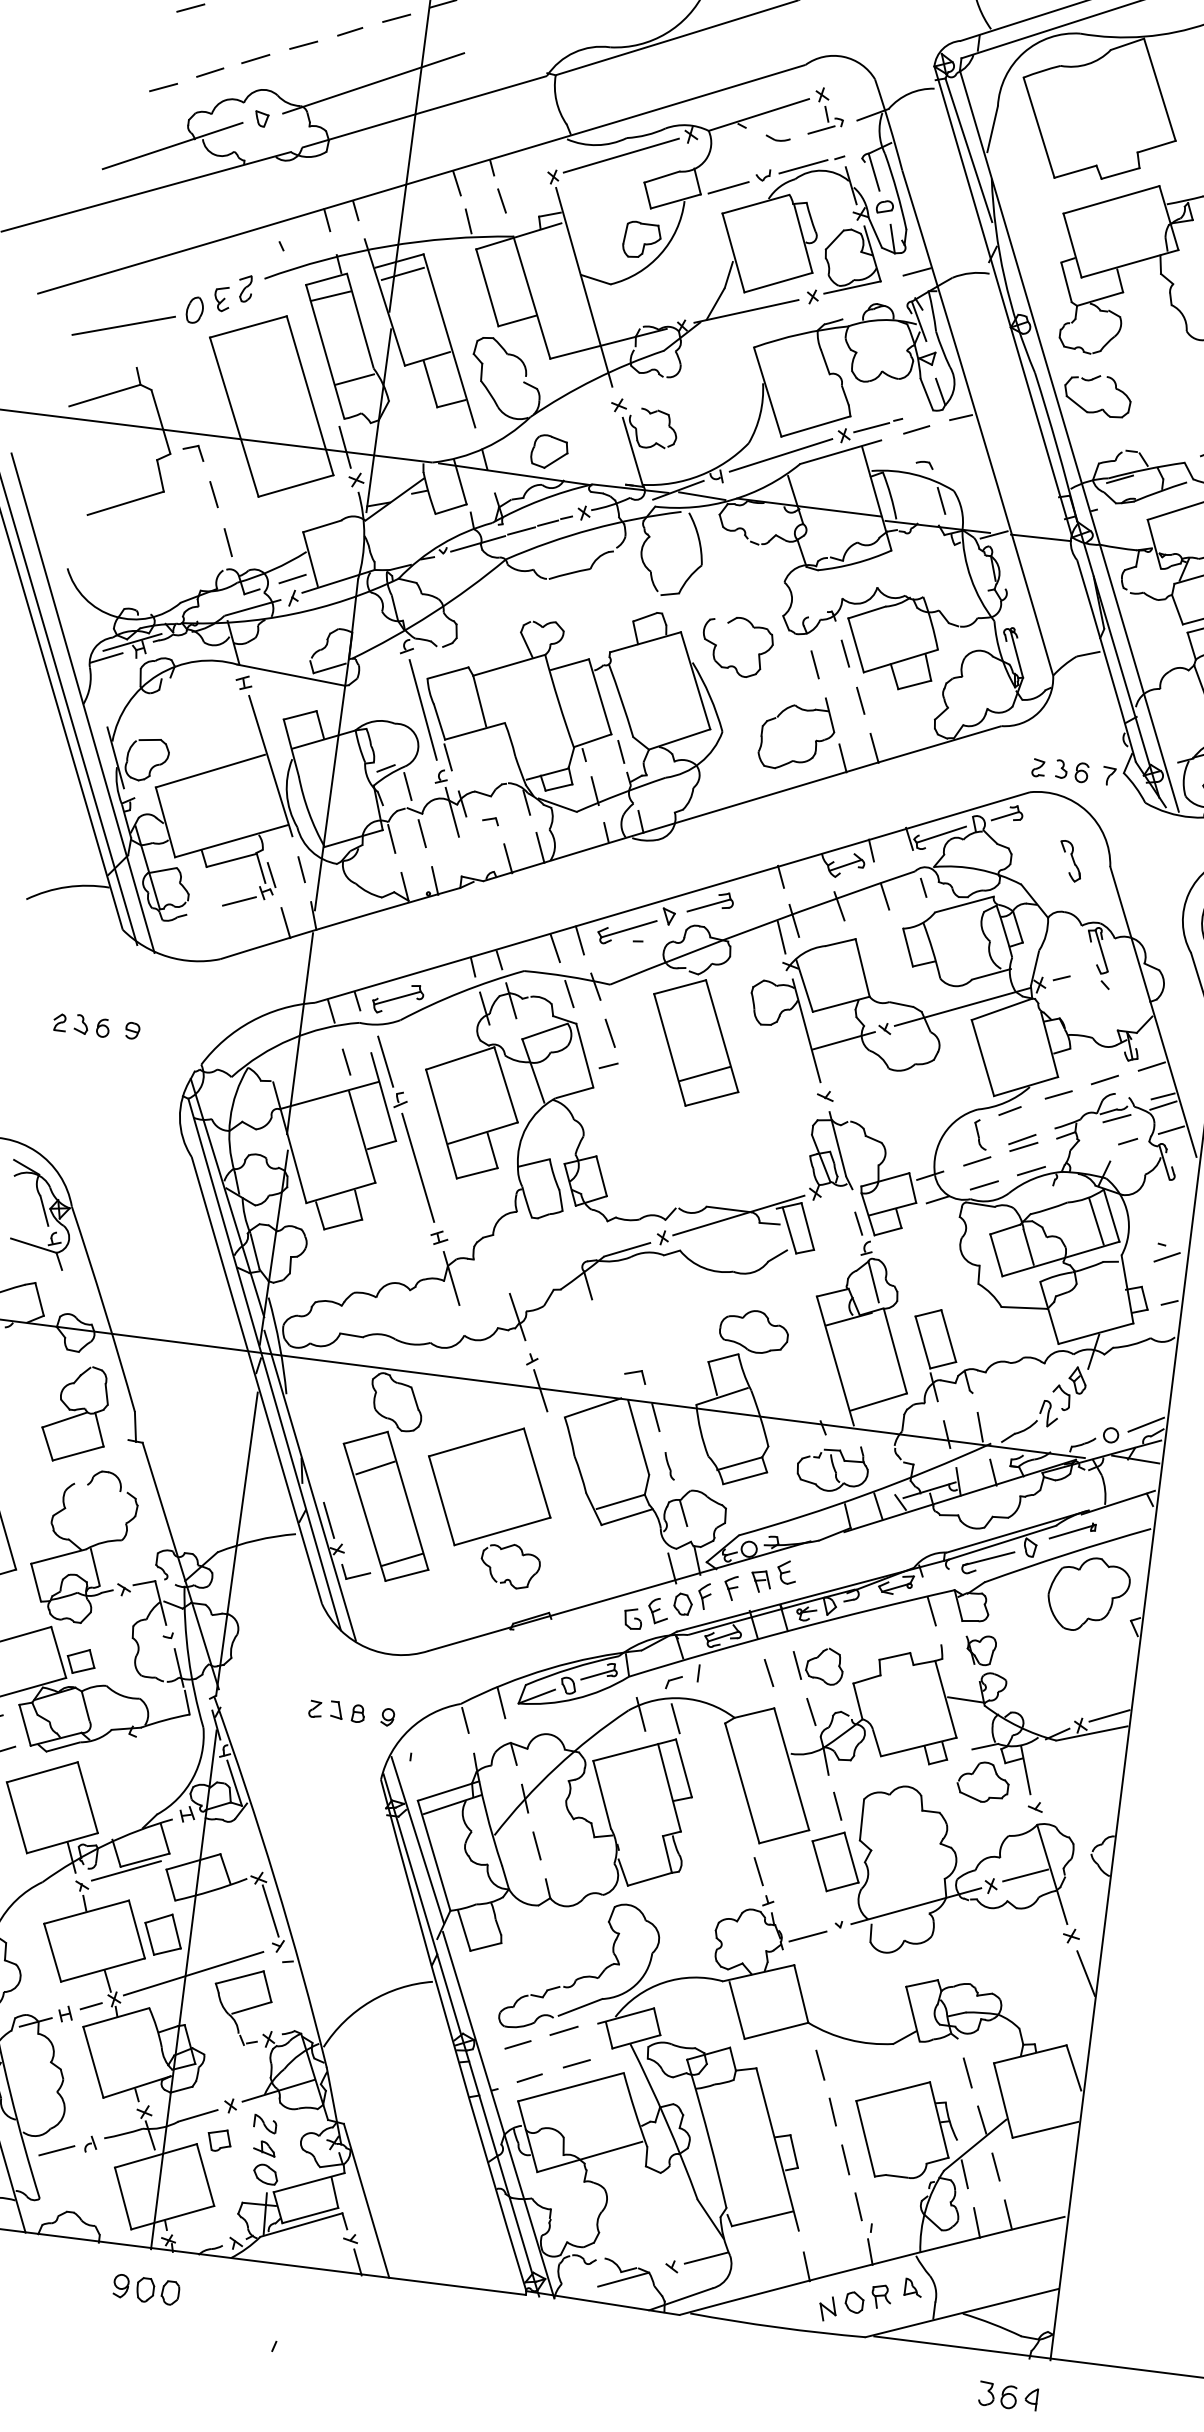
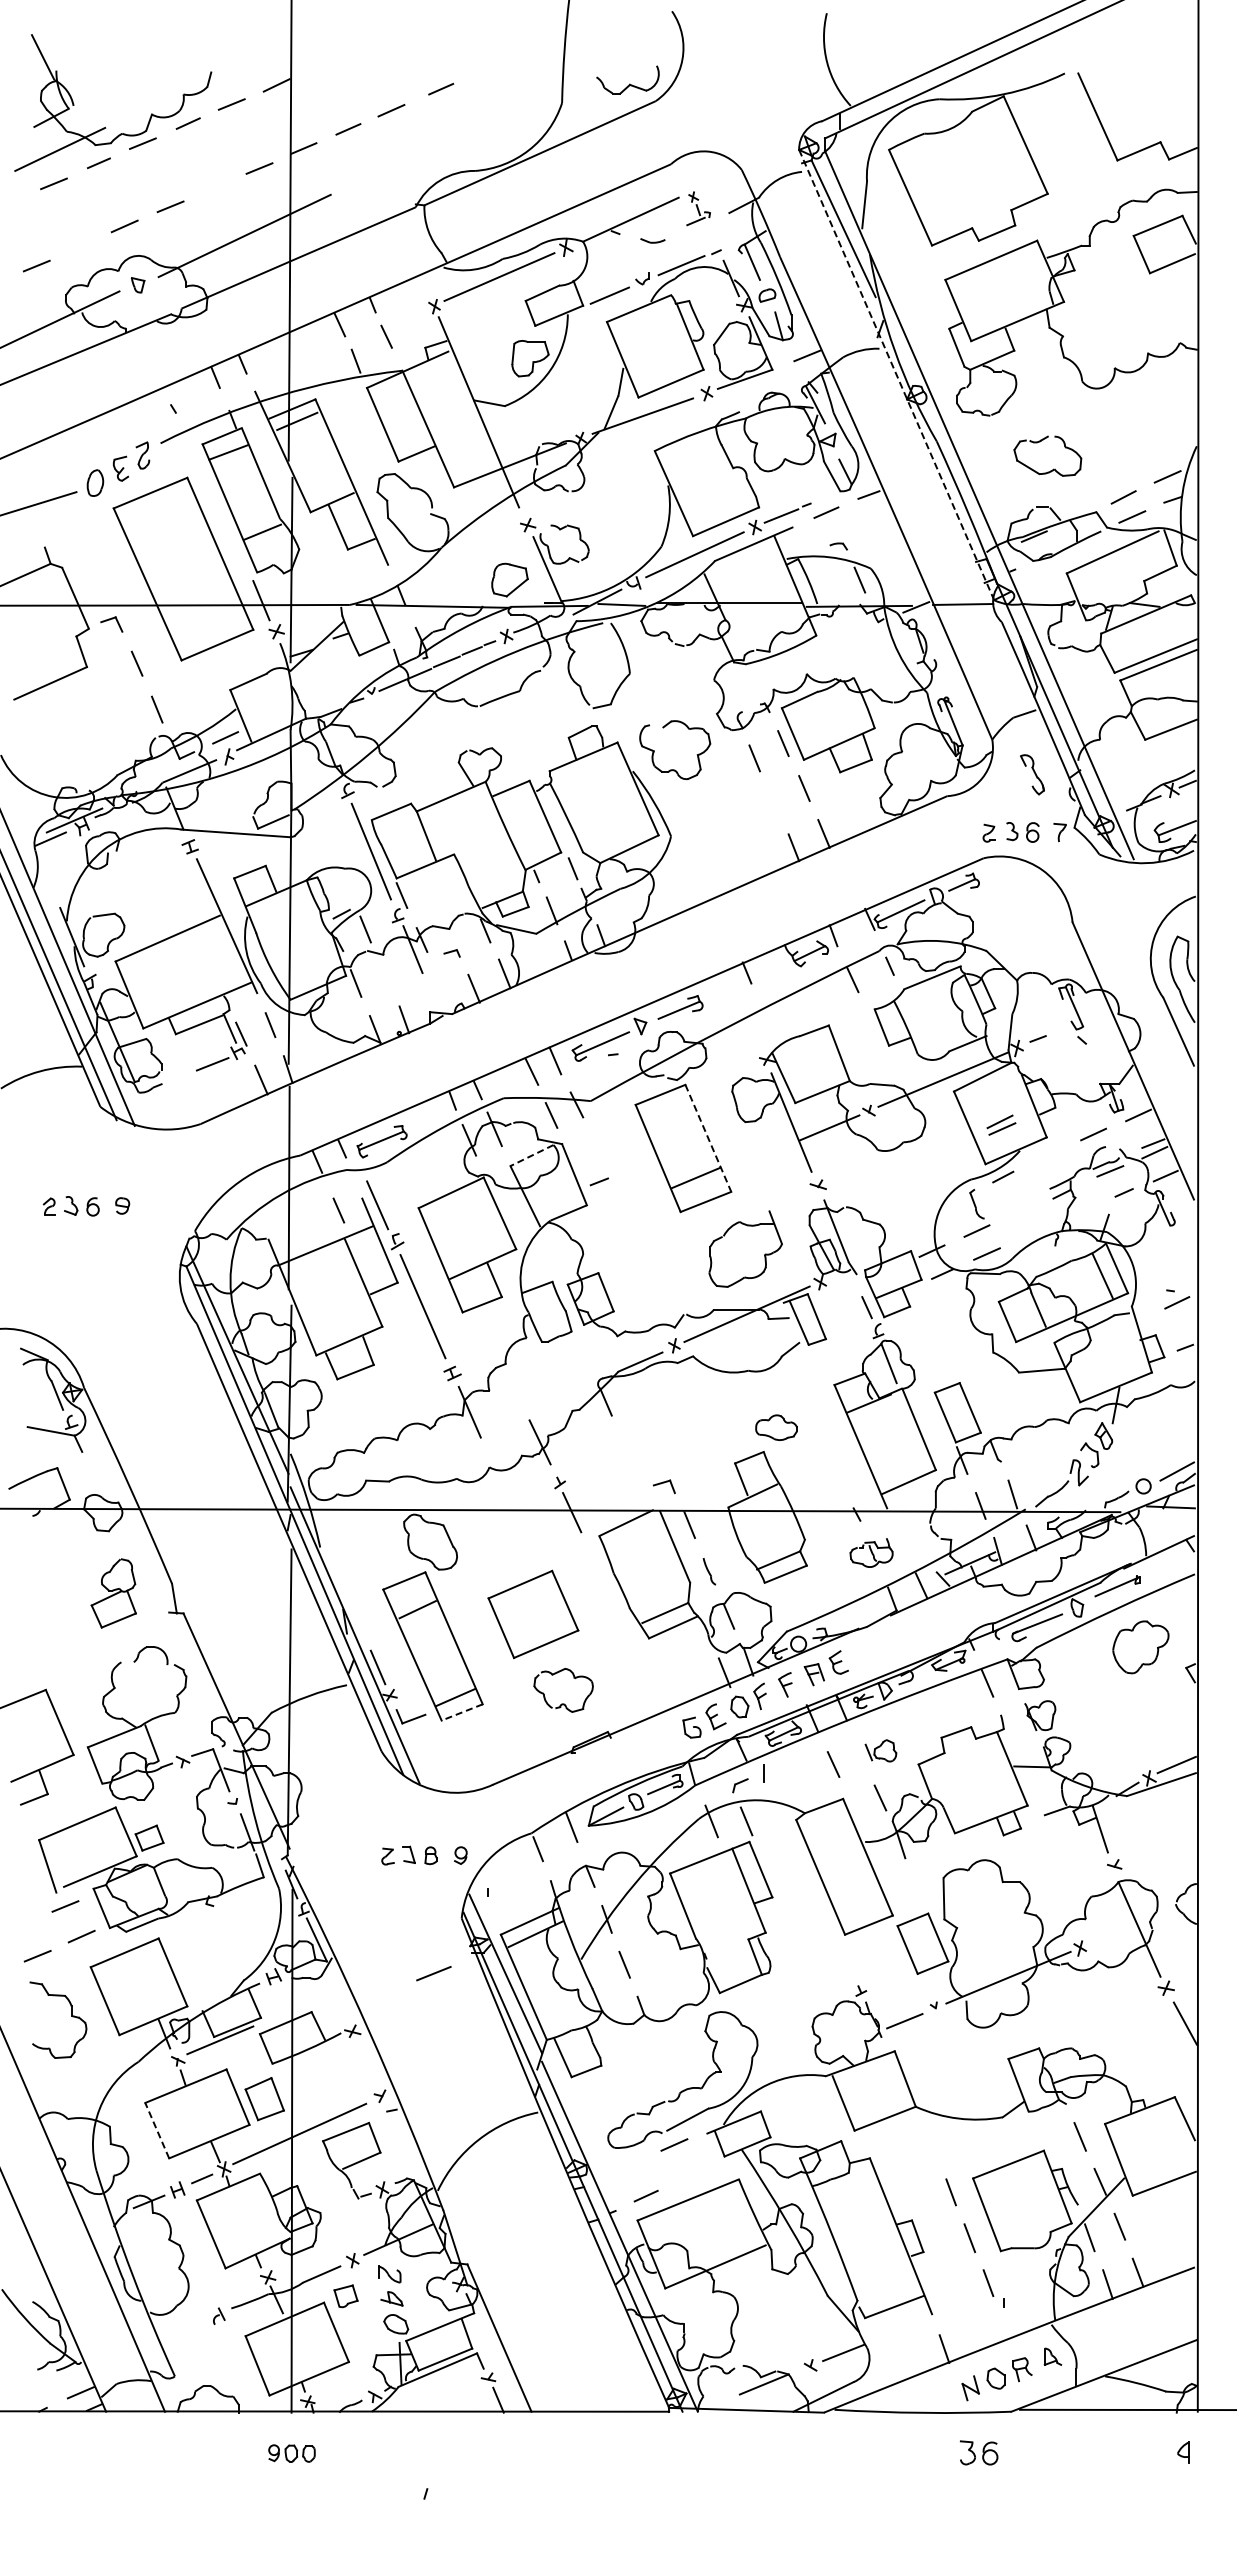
line: (349, 31) -> (214, 187), removed
line: (209, 72) -> (80, 245), removed
part: (827, 112) -> (698, 208), size x0.7
line: (1003, 302) -> (896, 375), solid -> dashed
part: (1101, 408) -> (1053, 468), moved
part: (549, 451) -> (509, 579), moved
part: (797, 732) -> (745, 1248), moved
line: (422, 833) -> (385, 974), removed
part: (1070, 861) -> (1032, 774), moved
line: (839, 905) -> (808, 994), removed
line: (794, 920) -> (765, 1014), removed
line: (781, 936) -> (754, 1032), removed
line: (544, 1031) -> (531, 1155), solid -> dashed
line: (609, 1033) -> (596, 1149), removed
line: (722, 1036) -> (708, 1138), solid -> dashed
line: (1058, 1094) -> (1049, 1154), removed
part: (1023, 1142) -> (1001, 1124), moved
line: (1031, 1170) -> (1031, 1233), removed
part: (754, 1331) -> (776, 1427), size x0.6
part: (75, 1414) -> (113, 1593), size x0.7
part: (832, 1467) -> (871, 1552), size x0.6
part: (489, 1487) -> (533, 1614), size x0.7
line: (406, 1575) -> (461, 1712), solid -> dashed
part: (1088, 1594) -> (1140, 1647), size x0.7
part: (817, 1664) -> (880, 1750), size x0.6
part: (983, 1781) -> (1059, 1845), removed
line: (836, 1806) -> (917, 1888), removed
line: (758, 1871) -> (847, 1962), removed
line: (1024, 1875) -> (1112, 1933), removed
line: (270, 1910) -> (368, 2061), removed
line: (52, 1952) -> (157, 2130), solid -> dashed
line: (518, 2044) -> (630, 2164), removed
line: (576, 2063) -> (690, 2175), removed
line: (819, 2065) -> (932, 2147), removed
line: (56, 2150) -> (433, 1973), moved
line: (870, 2251) -> (1005, 2326), removed
part: (145, 2289) -> (291, 2453), size x0.7
part: (998, 2394) -> (979, 2452), moved

